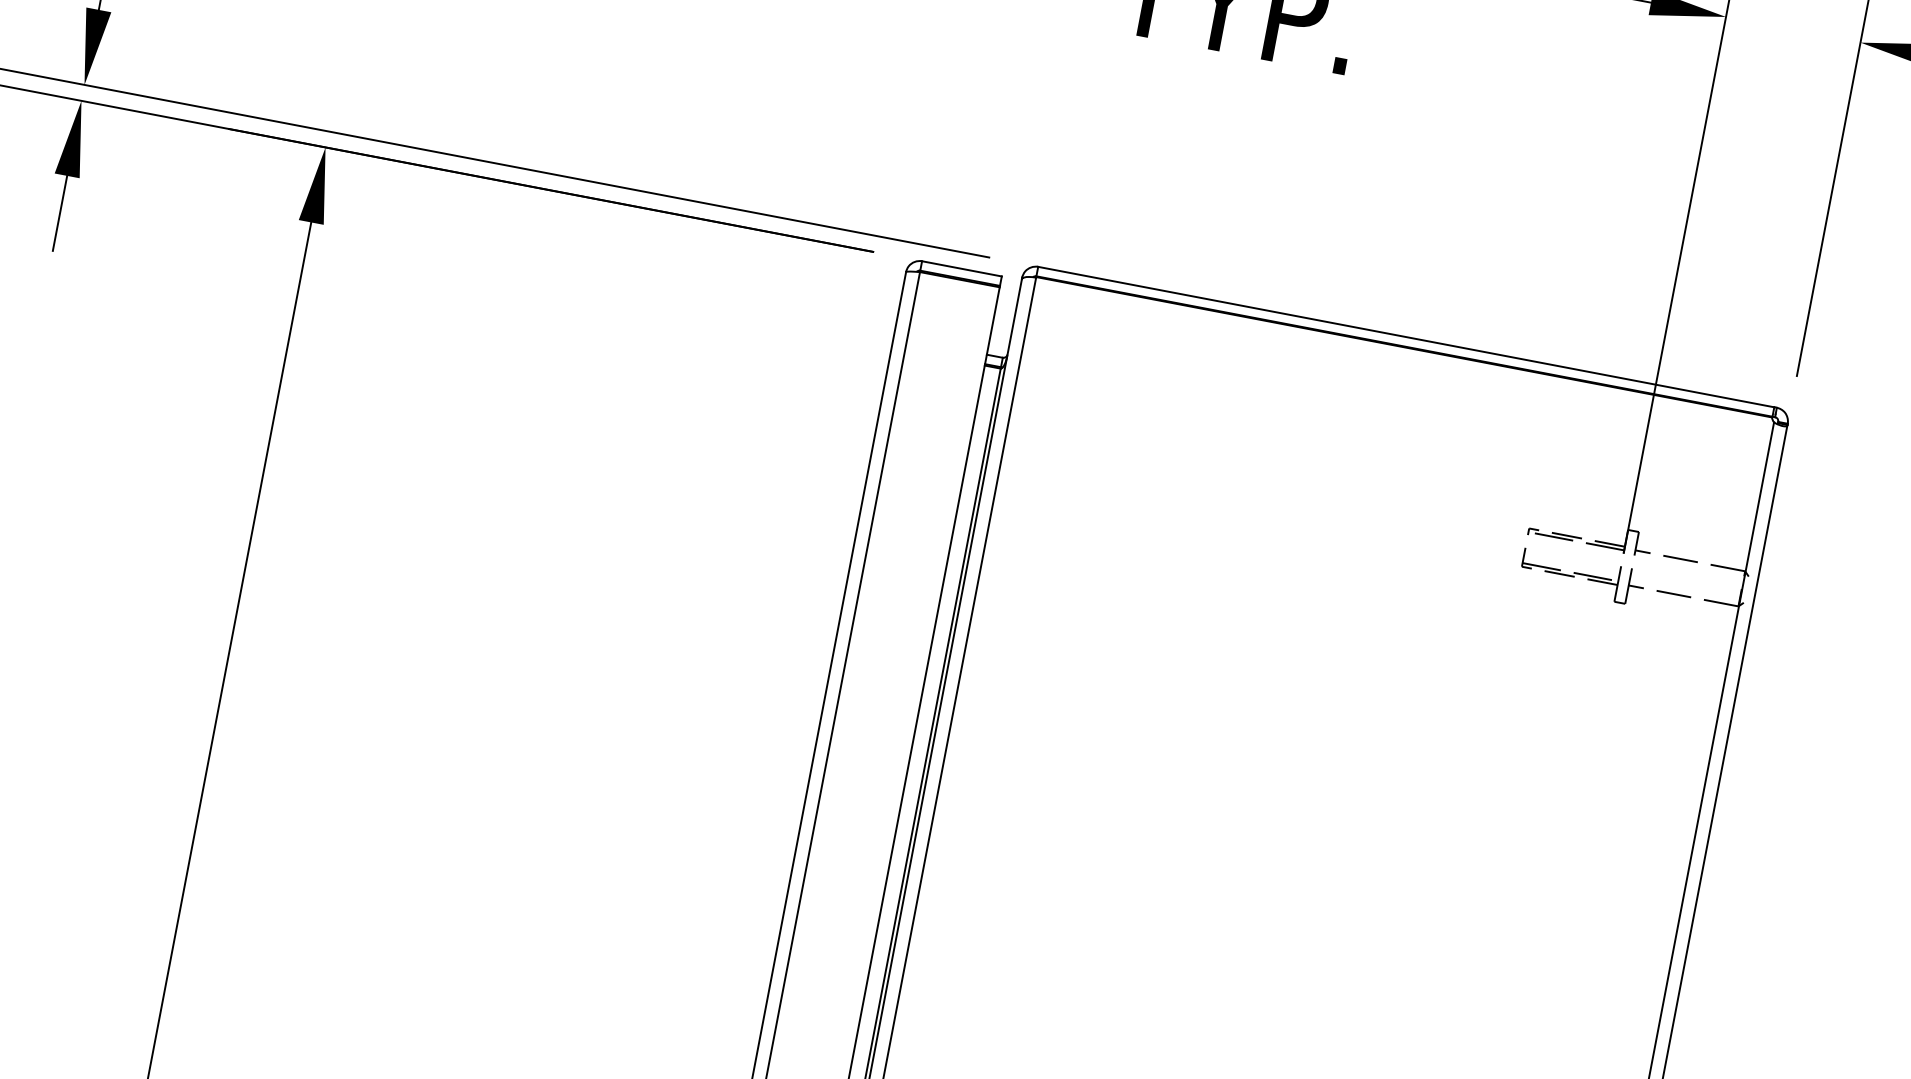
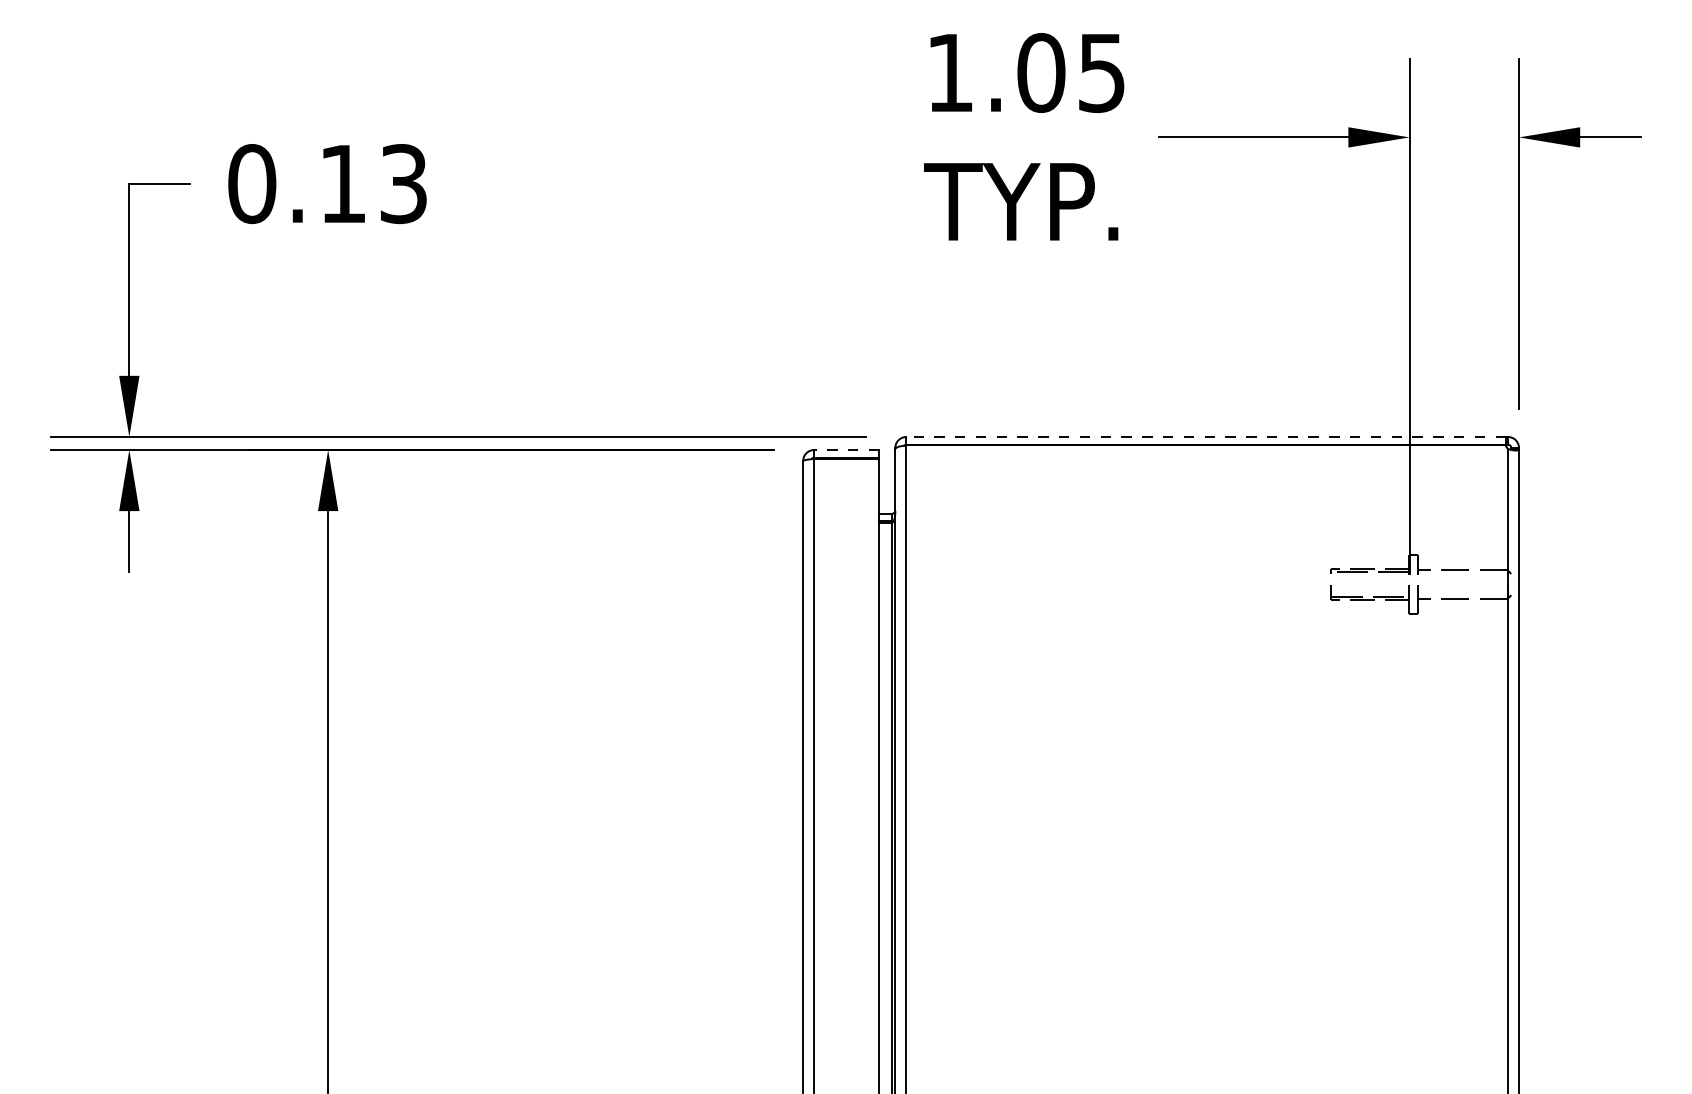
line: (961, 269) -> (846, 450), solid -> dashed
line: (1406, 337) -> (1206, 437), solid -> dashed

